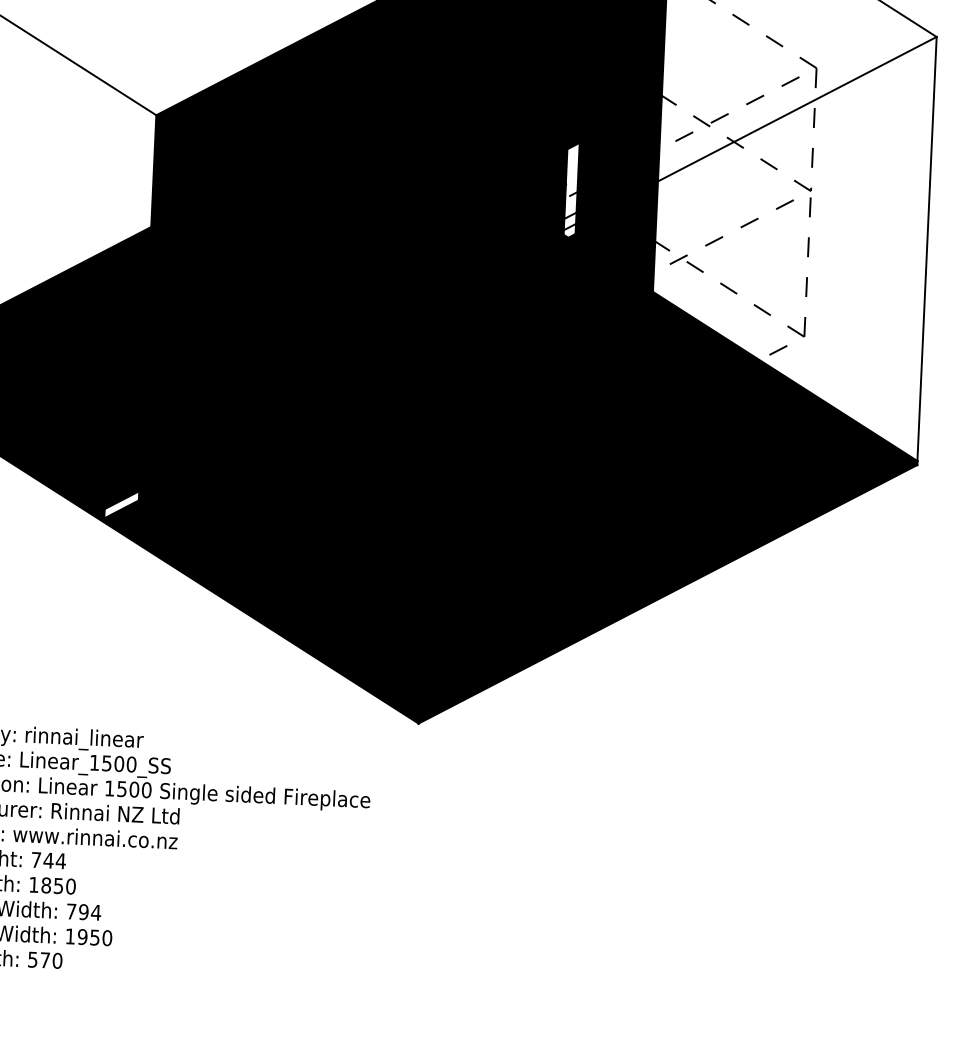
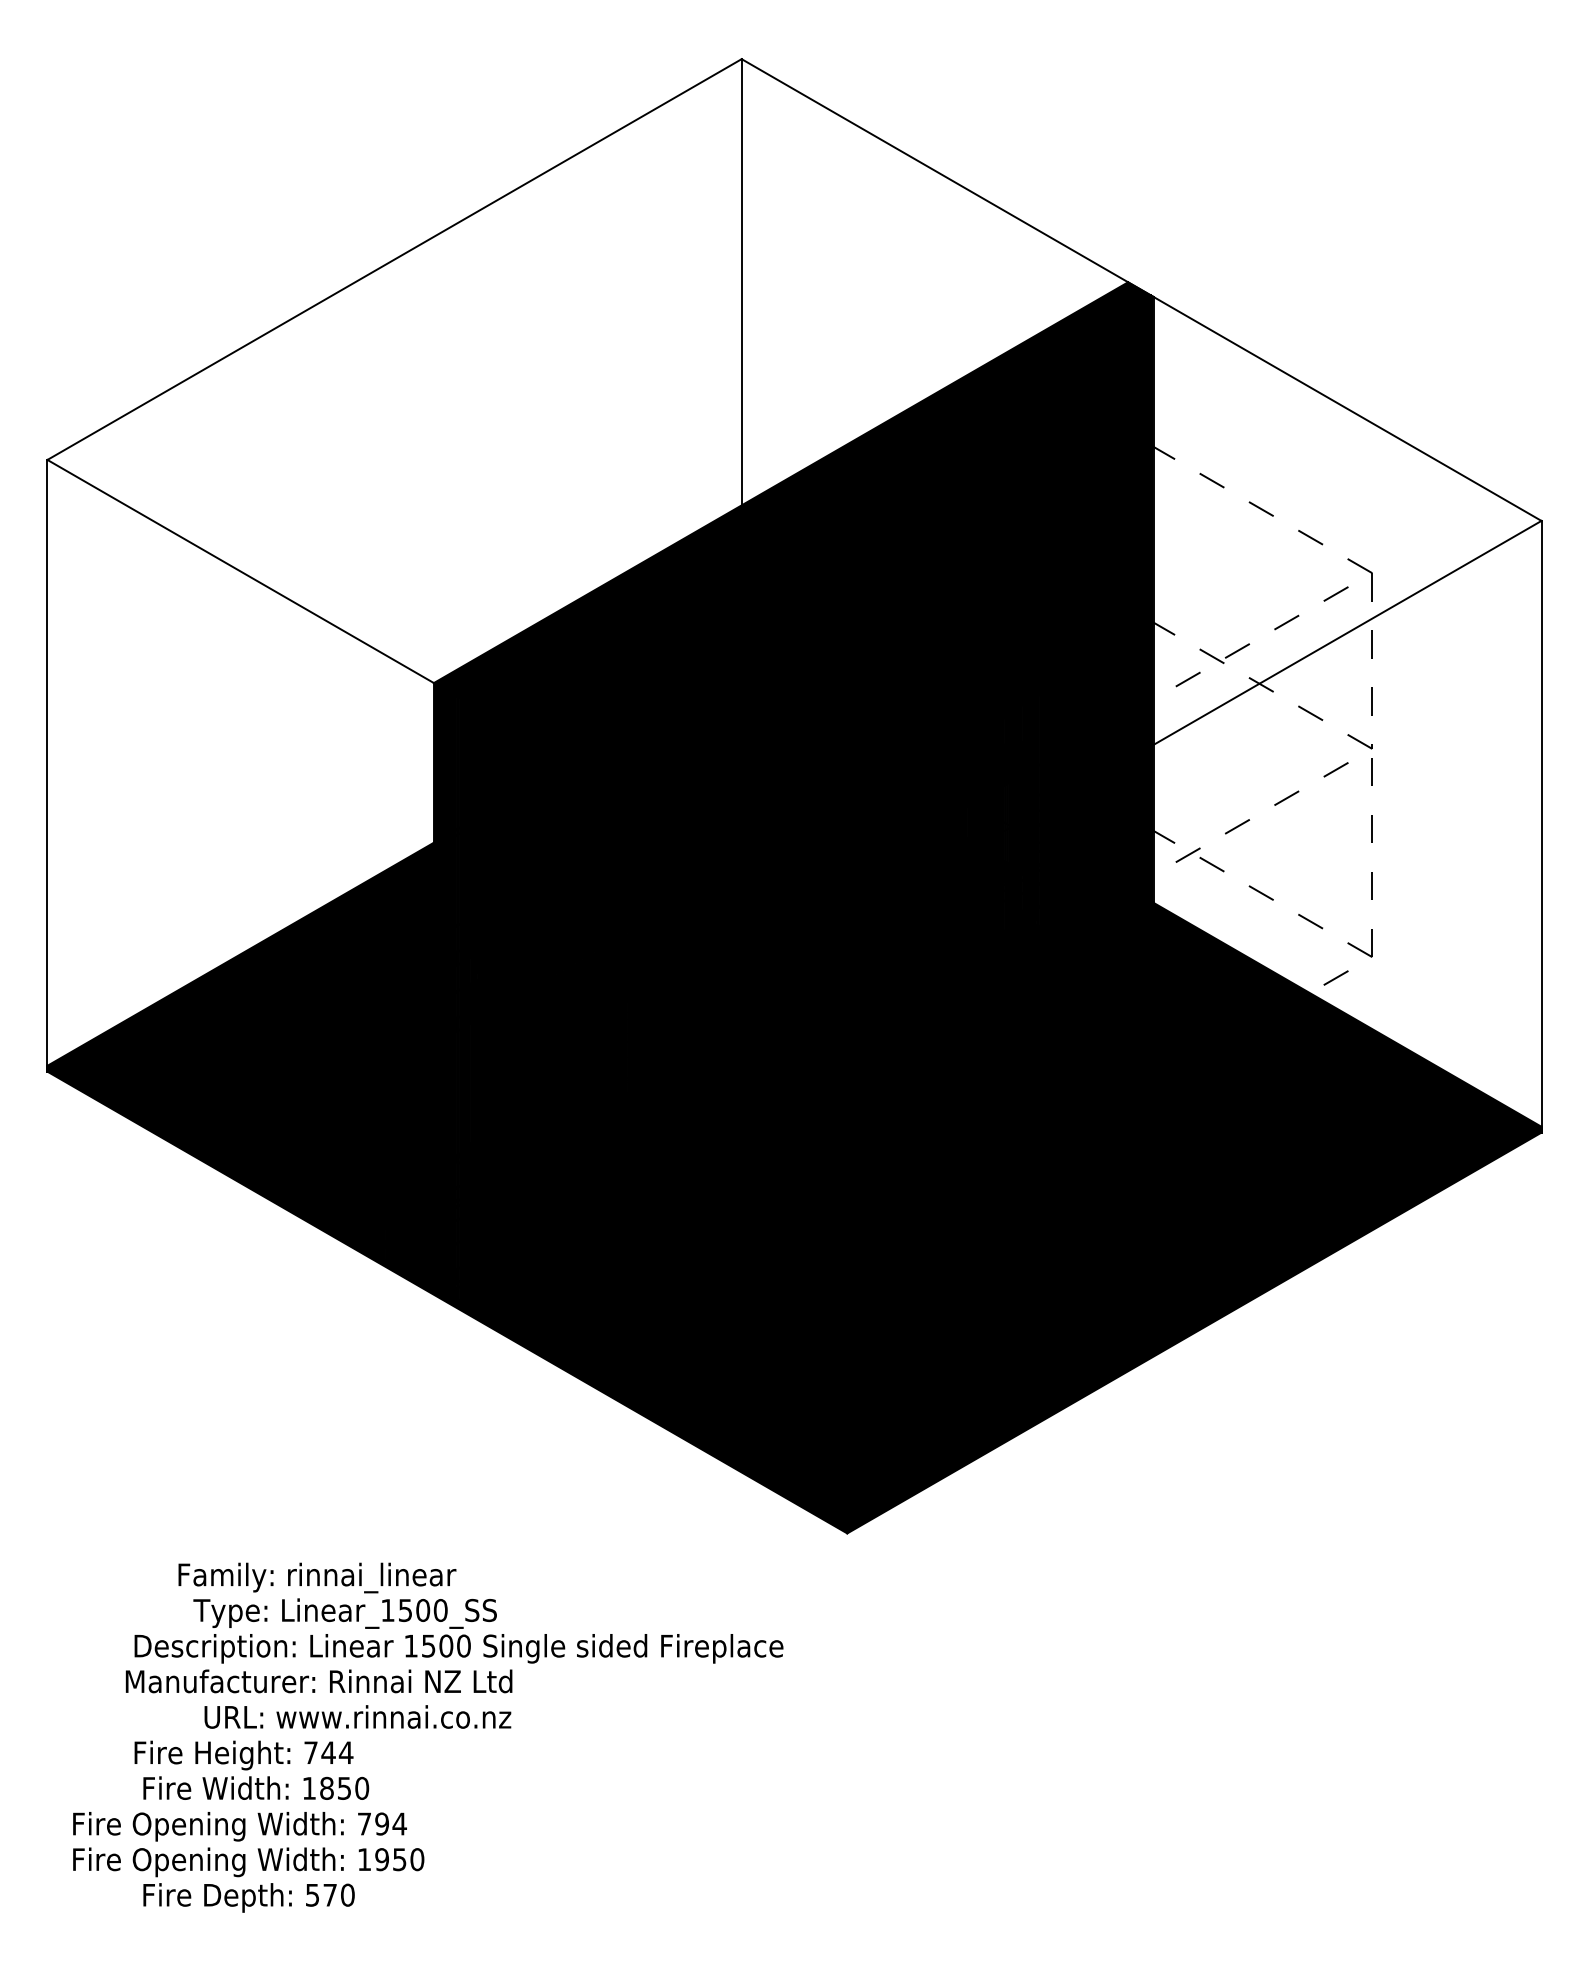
fill: (571, 190) -> (1030, 763), added
fill: (121, 504) -> (409, 1240), added

